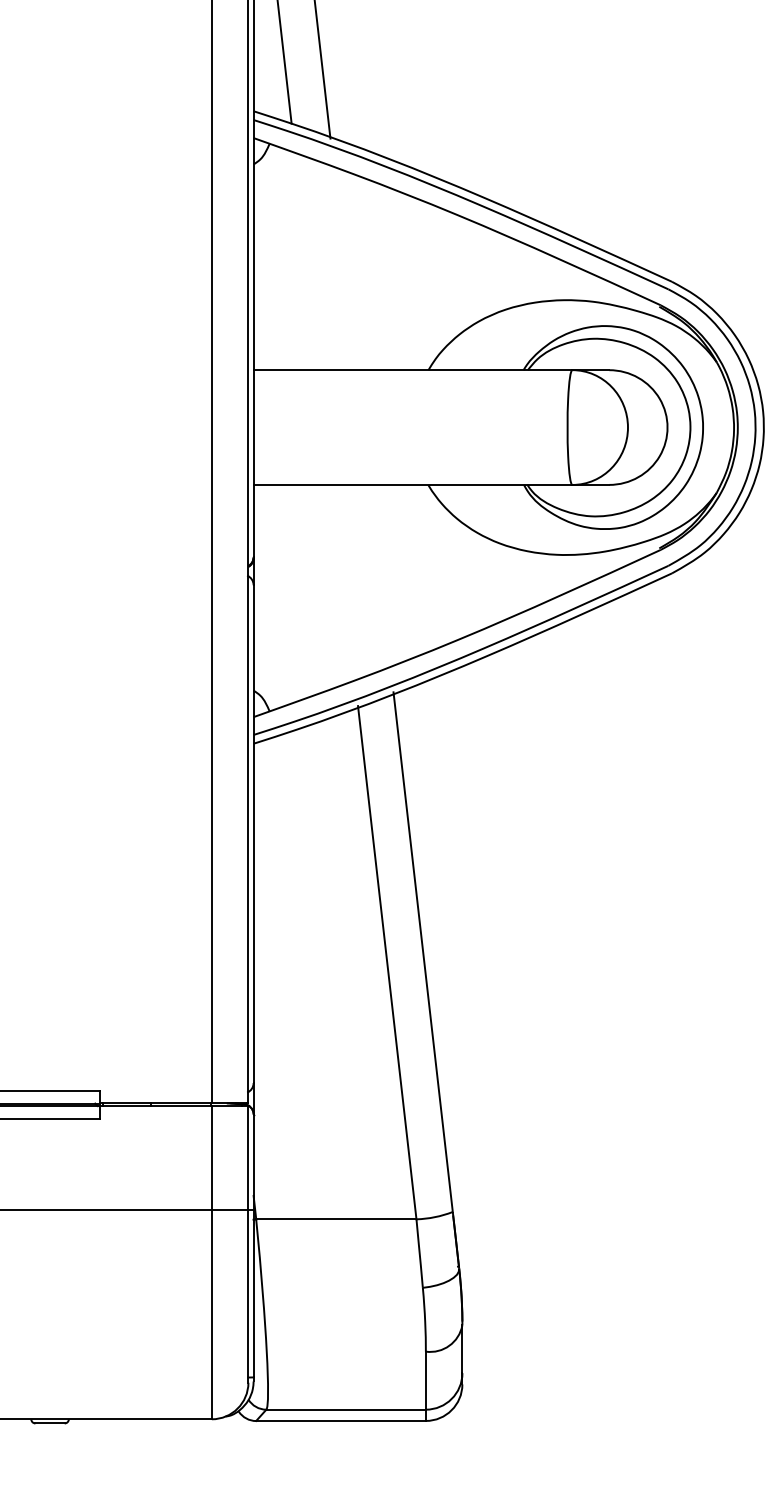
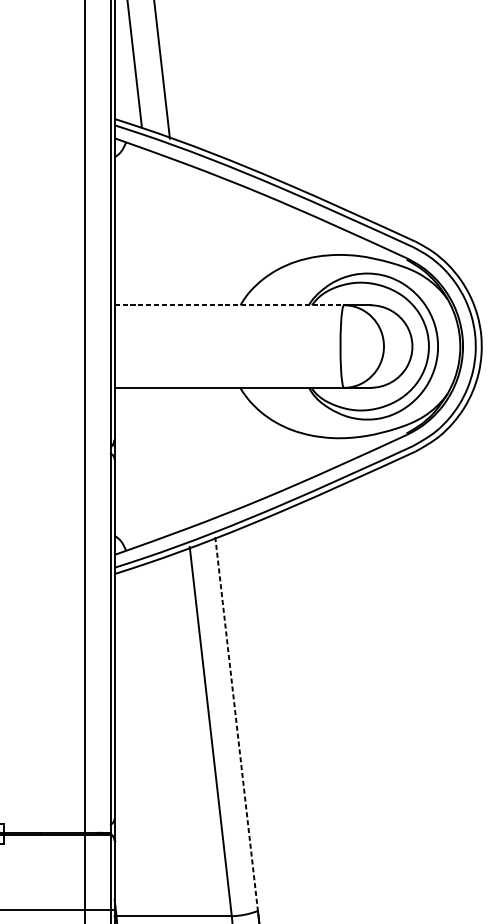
line: (413, 370) -> (229, 305), solid -> dashed
line: (423, 952) -> (236, 724), solid -> dashed

